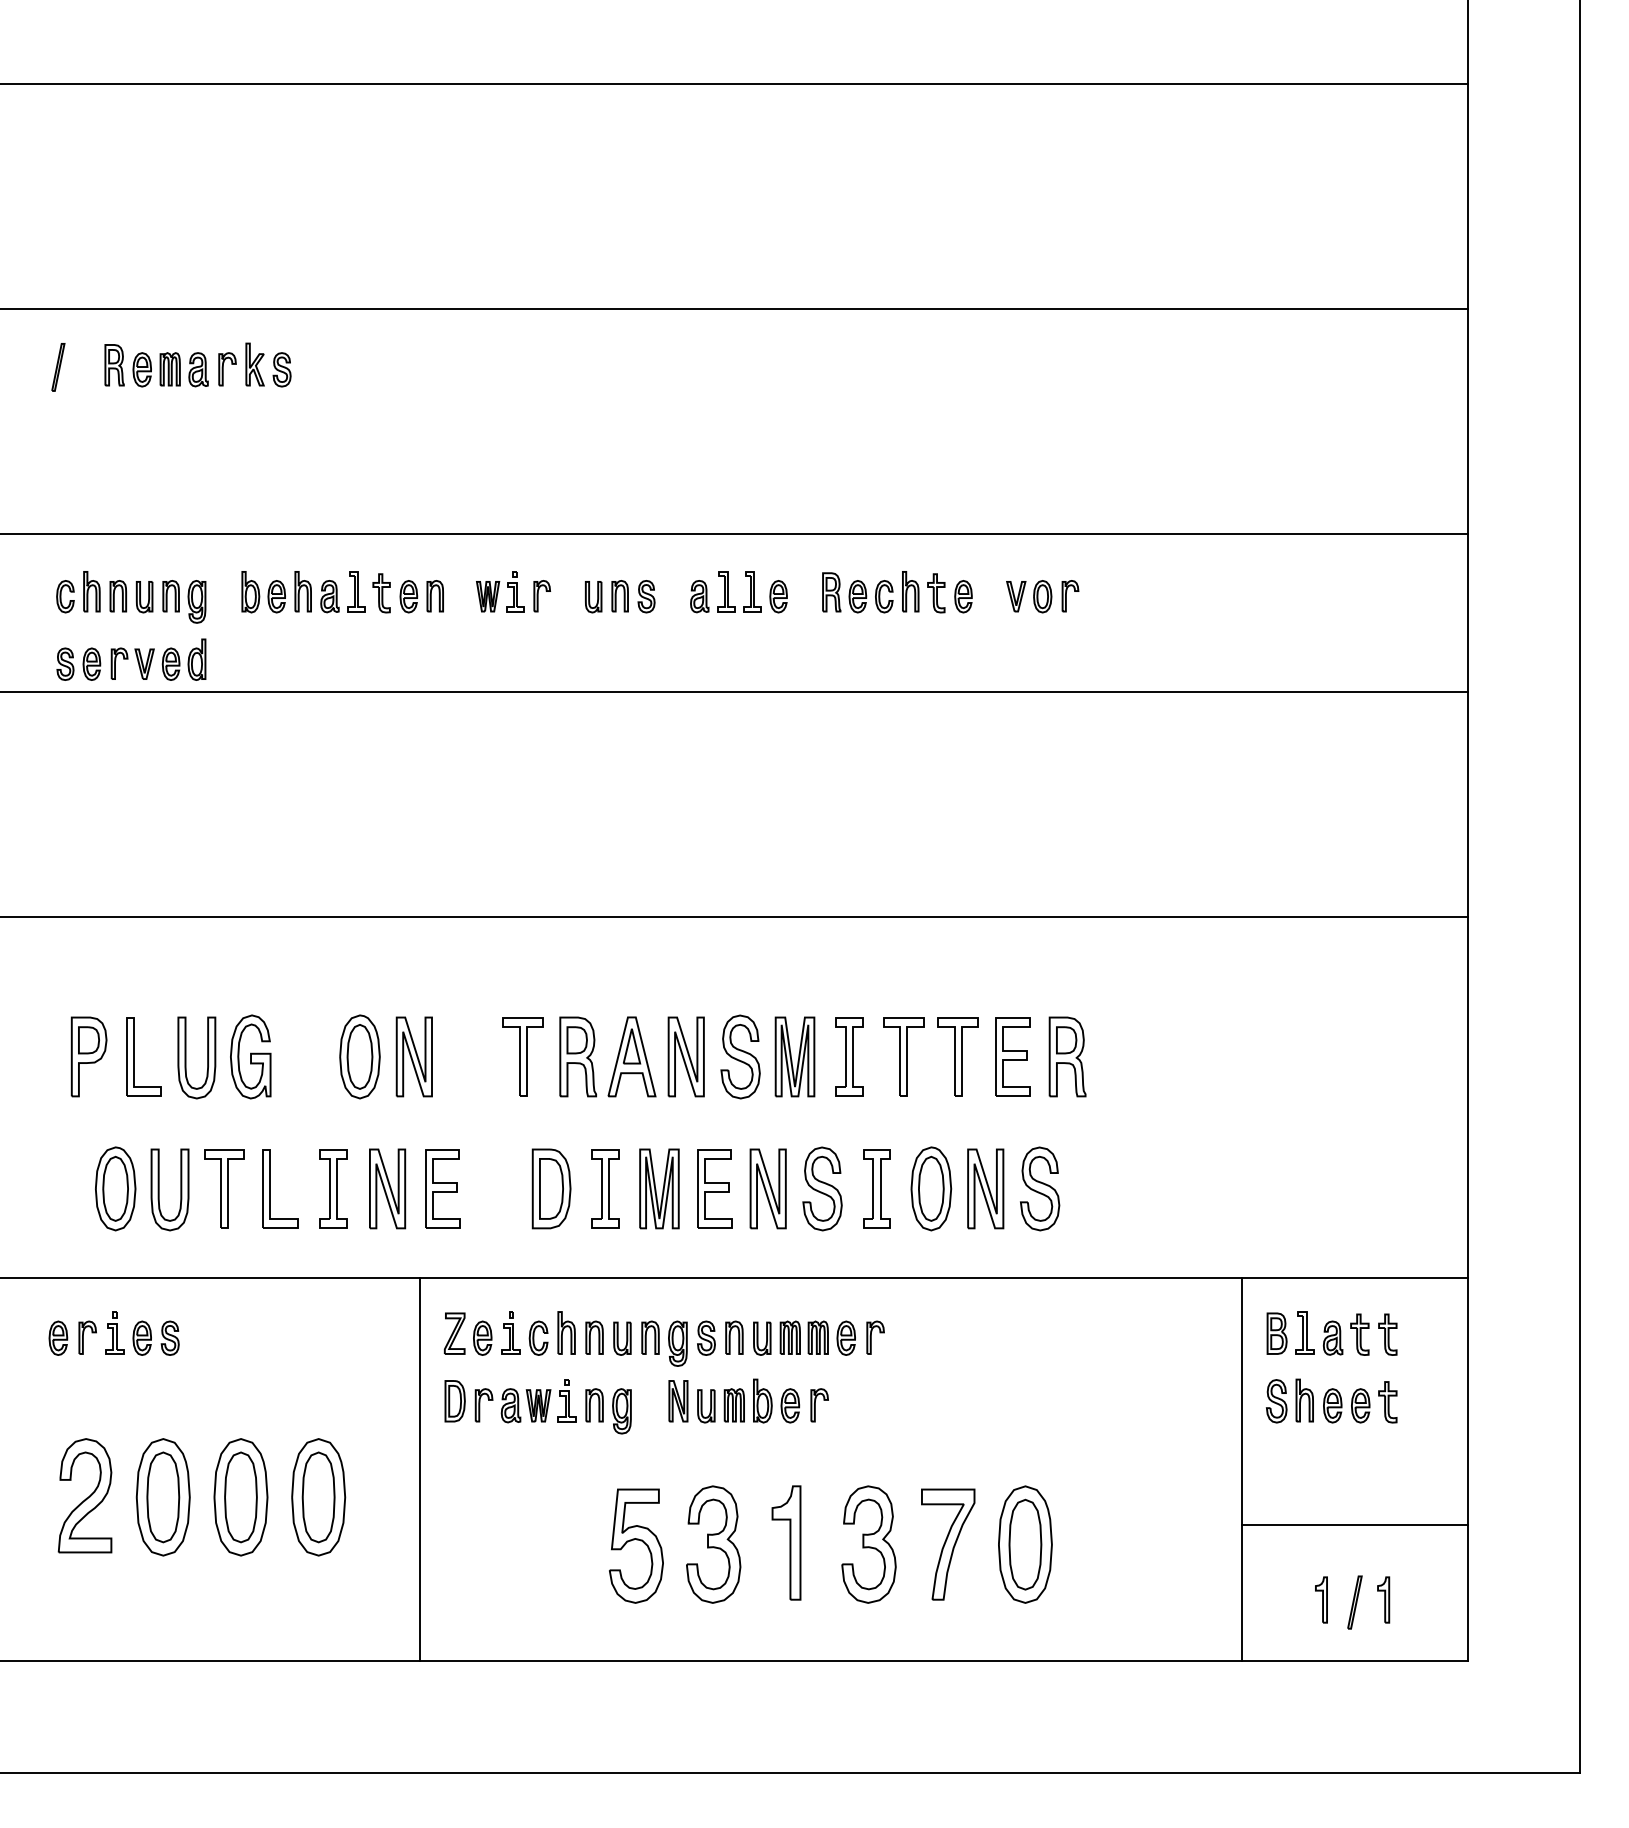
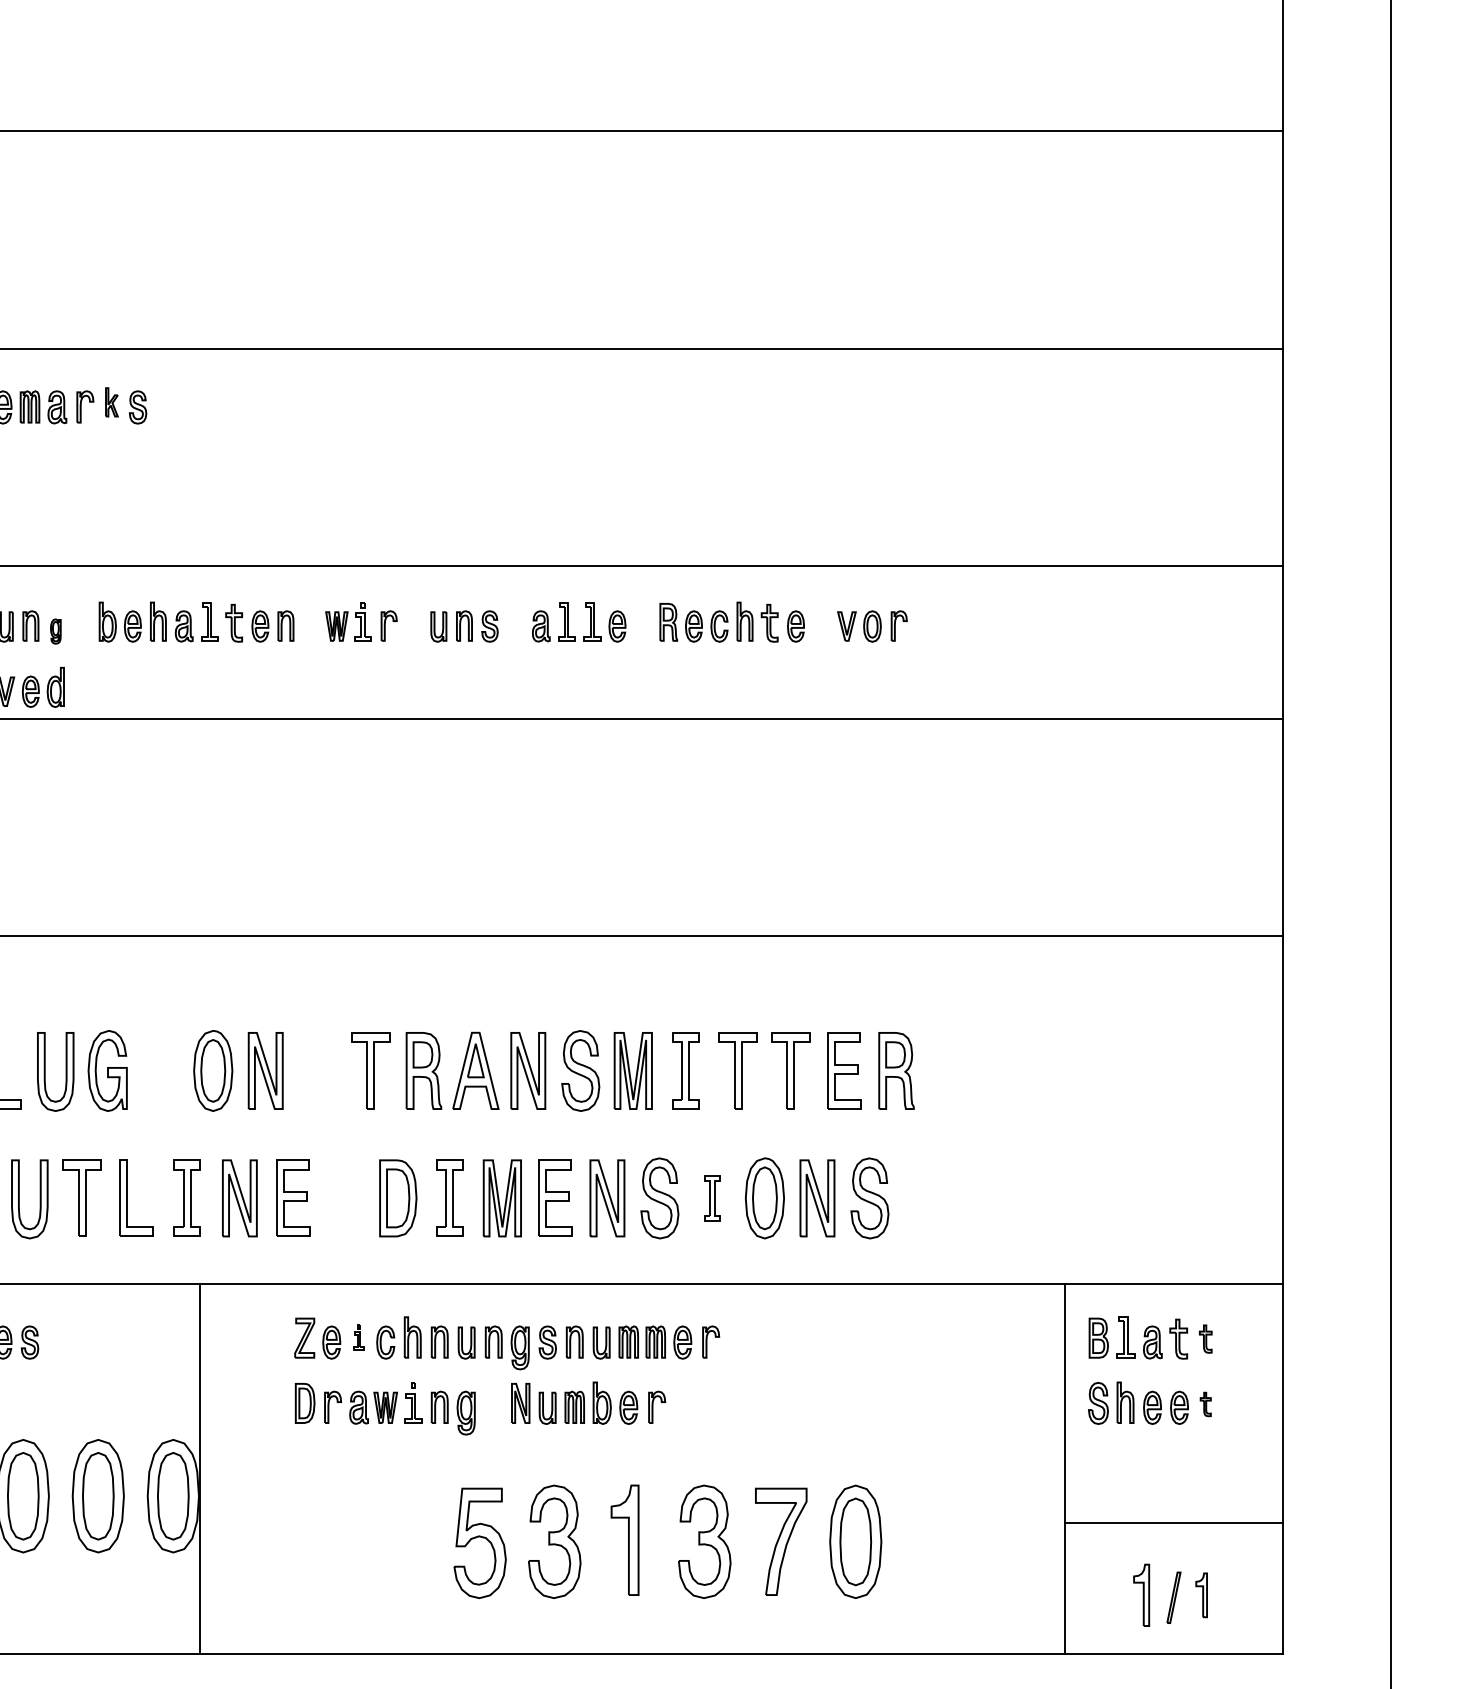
part: (254, 364) -> (111, 402), size x0.7
part: (196, 601) -> (55, 631), size x0.6
part: (876, 1188) -> (711, 1197), size x0.6
part: (510, 1332) -> (358, 1337), size x0.6
part: (1387, 1334) -> (1205, 1338), size x0.7
part: (1387, 1402) -> (1205, 1404), size x0.6
line: (420, 1468) -> (200, 1468), moved
part: (1321, 1599) -> (1141, 1594), size x1.4

